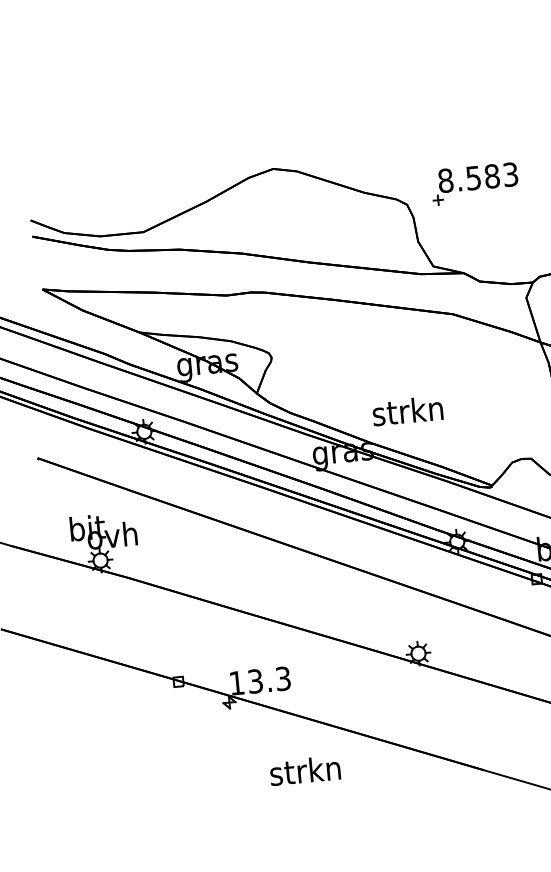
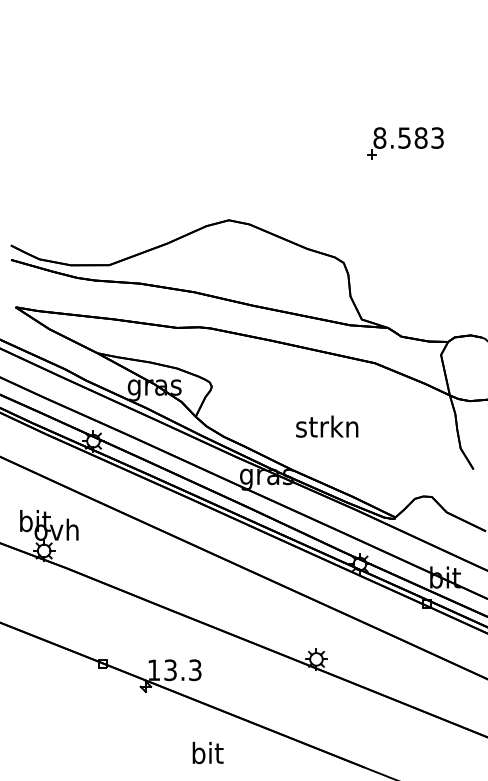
part: (475, 184) -> (405, 143), moved
text: (408, 410) -> (327, 426), moved
text: (304, 770) -> (206, 752), strkn -> bit

